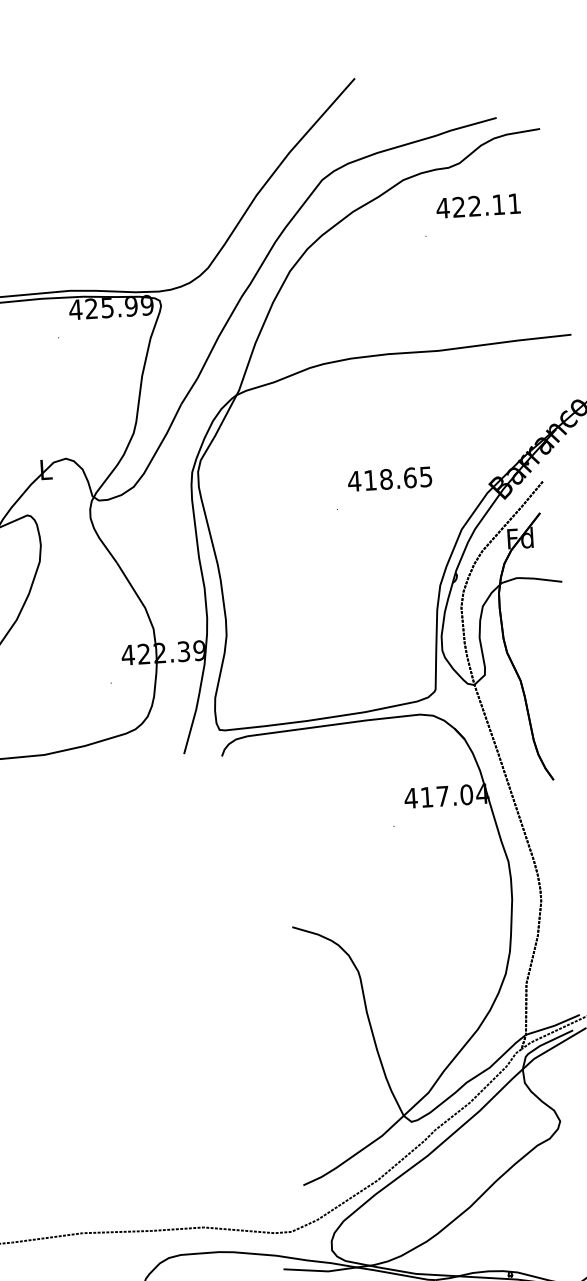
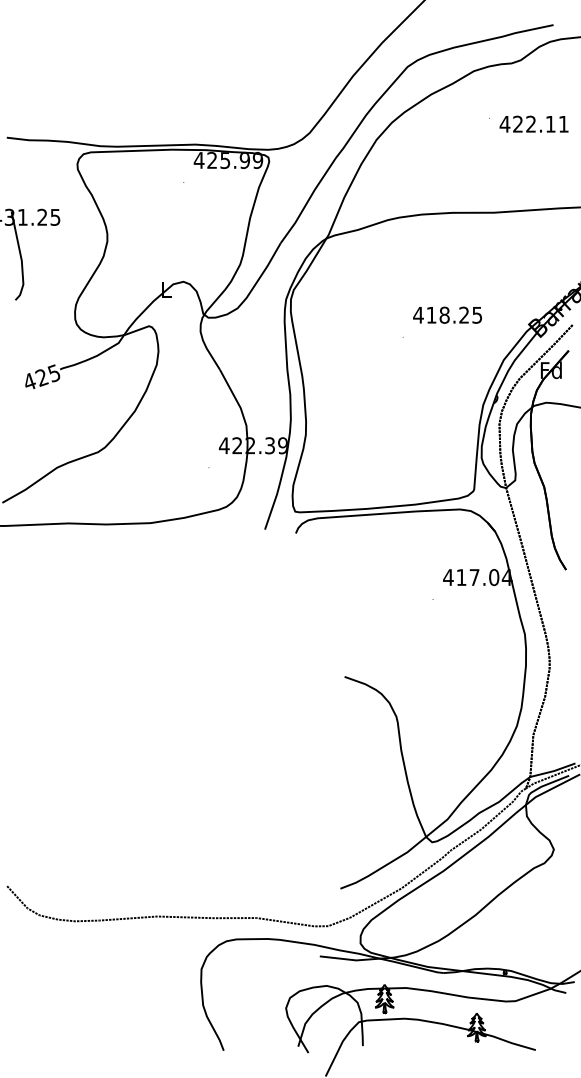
text: (477, 205) -> (533, 123), moved
text: (410, 476) -> (464, 314), 418.65 -> 418.25

